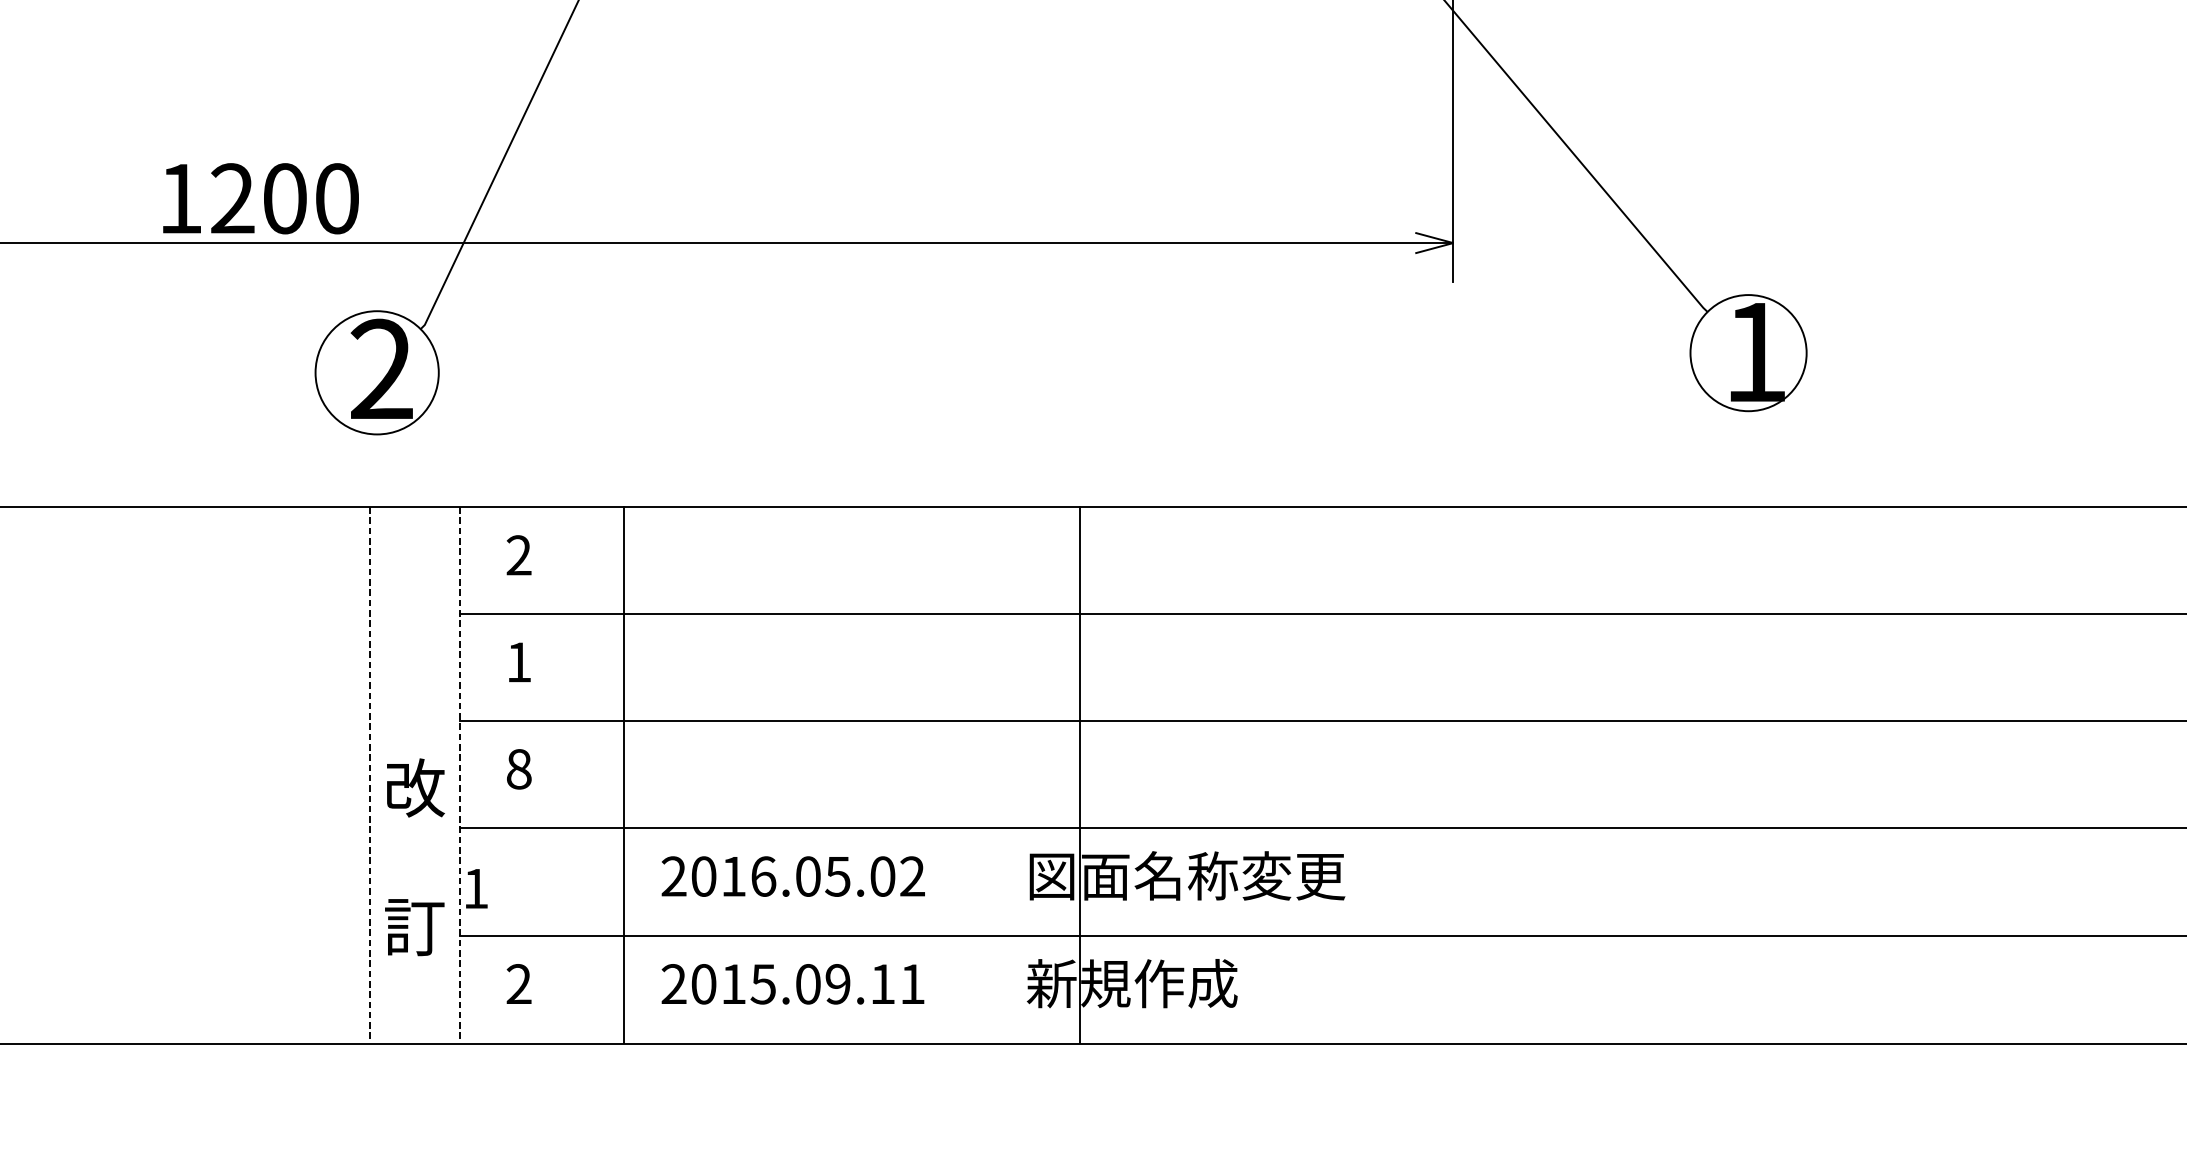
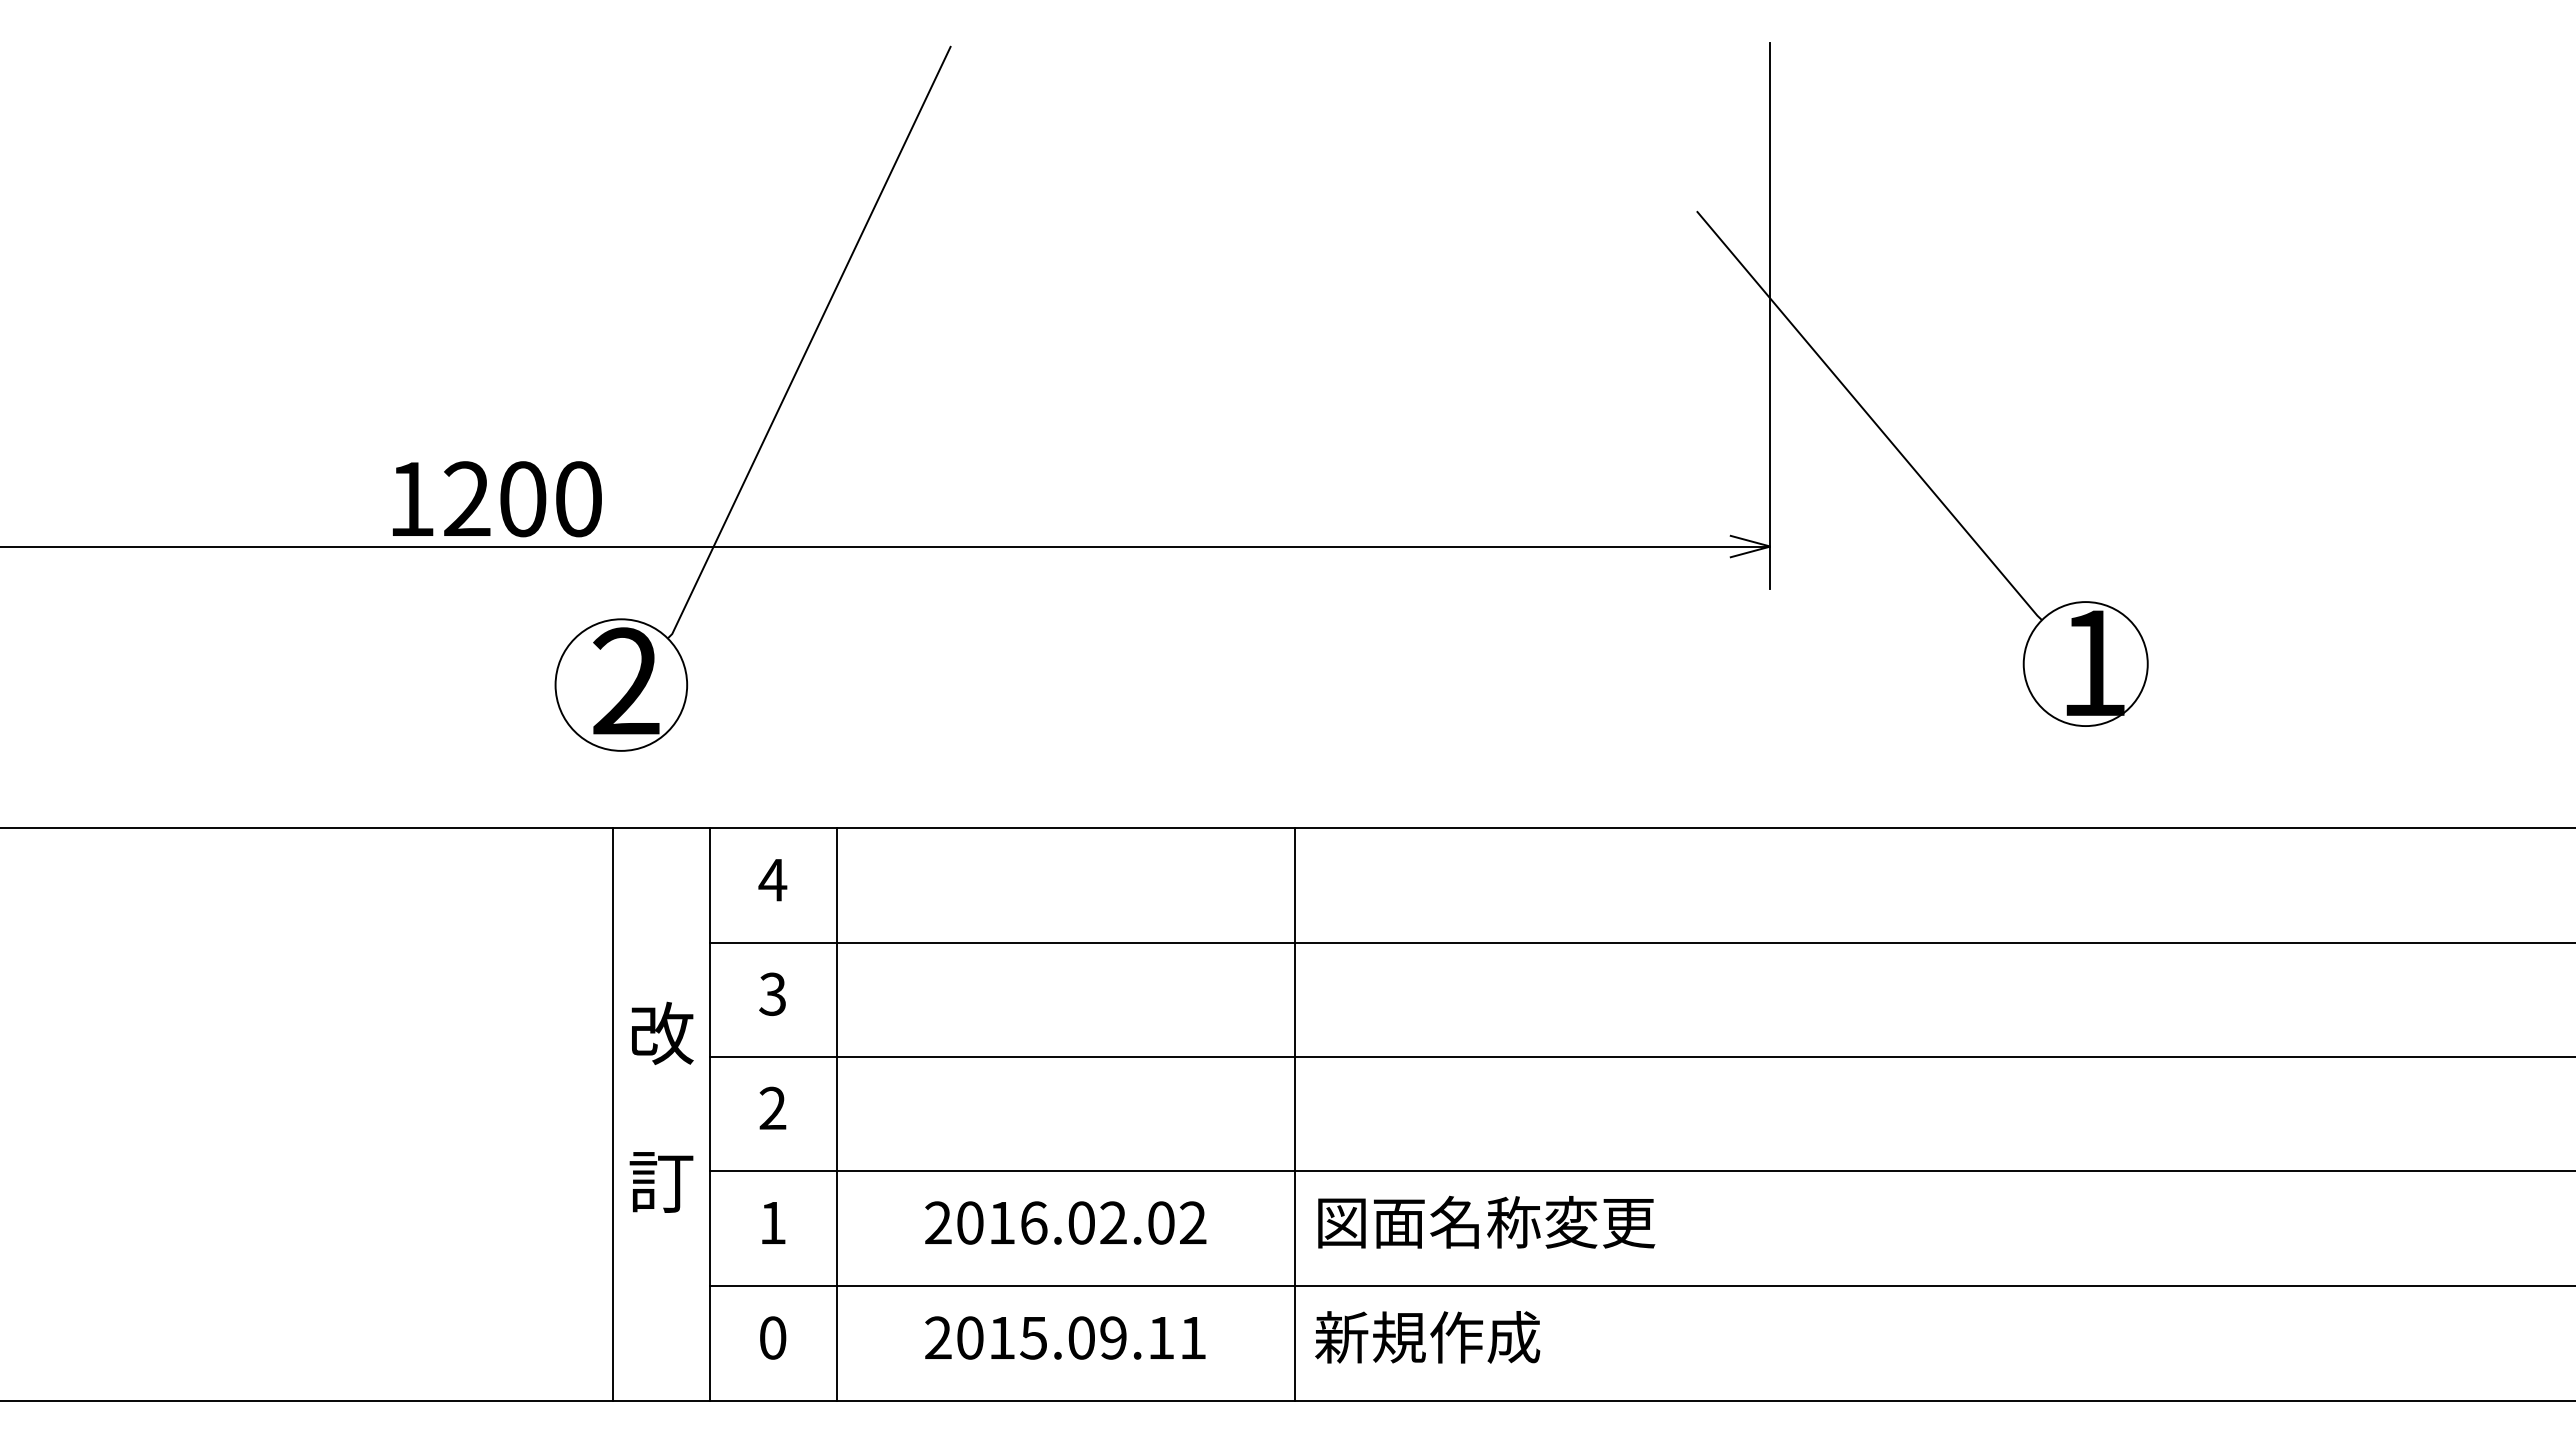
text: (518, 554) -> (772, 879), 2 -> 4
text: (518, 662) -> (772, 994), 1 -> 3
text: (518, 769) -> (772, 1108), 8 -> 2
line: (623, 774) -> (836, 1114), moved
line: (1080, 774) -> (1295, 1114), moved
line: (369, 775) -> (613, 1115), dashed -> solid
line: (459, 775) -> (709, 1115), dashed -> solid
text: (414, 856) -> (661, 1106), moved
text: (837, 876) -> (1112, 1222), 2016.05.02 -> 2016.02.02
text: (476, 888) -> (773, 1222), moved
text: (518, 983) -> (772, 1337), 2 -> 0

